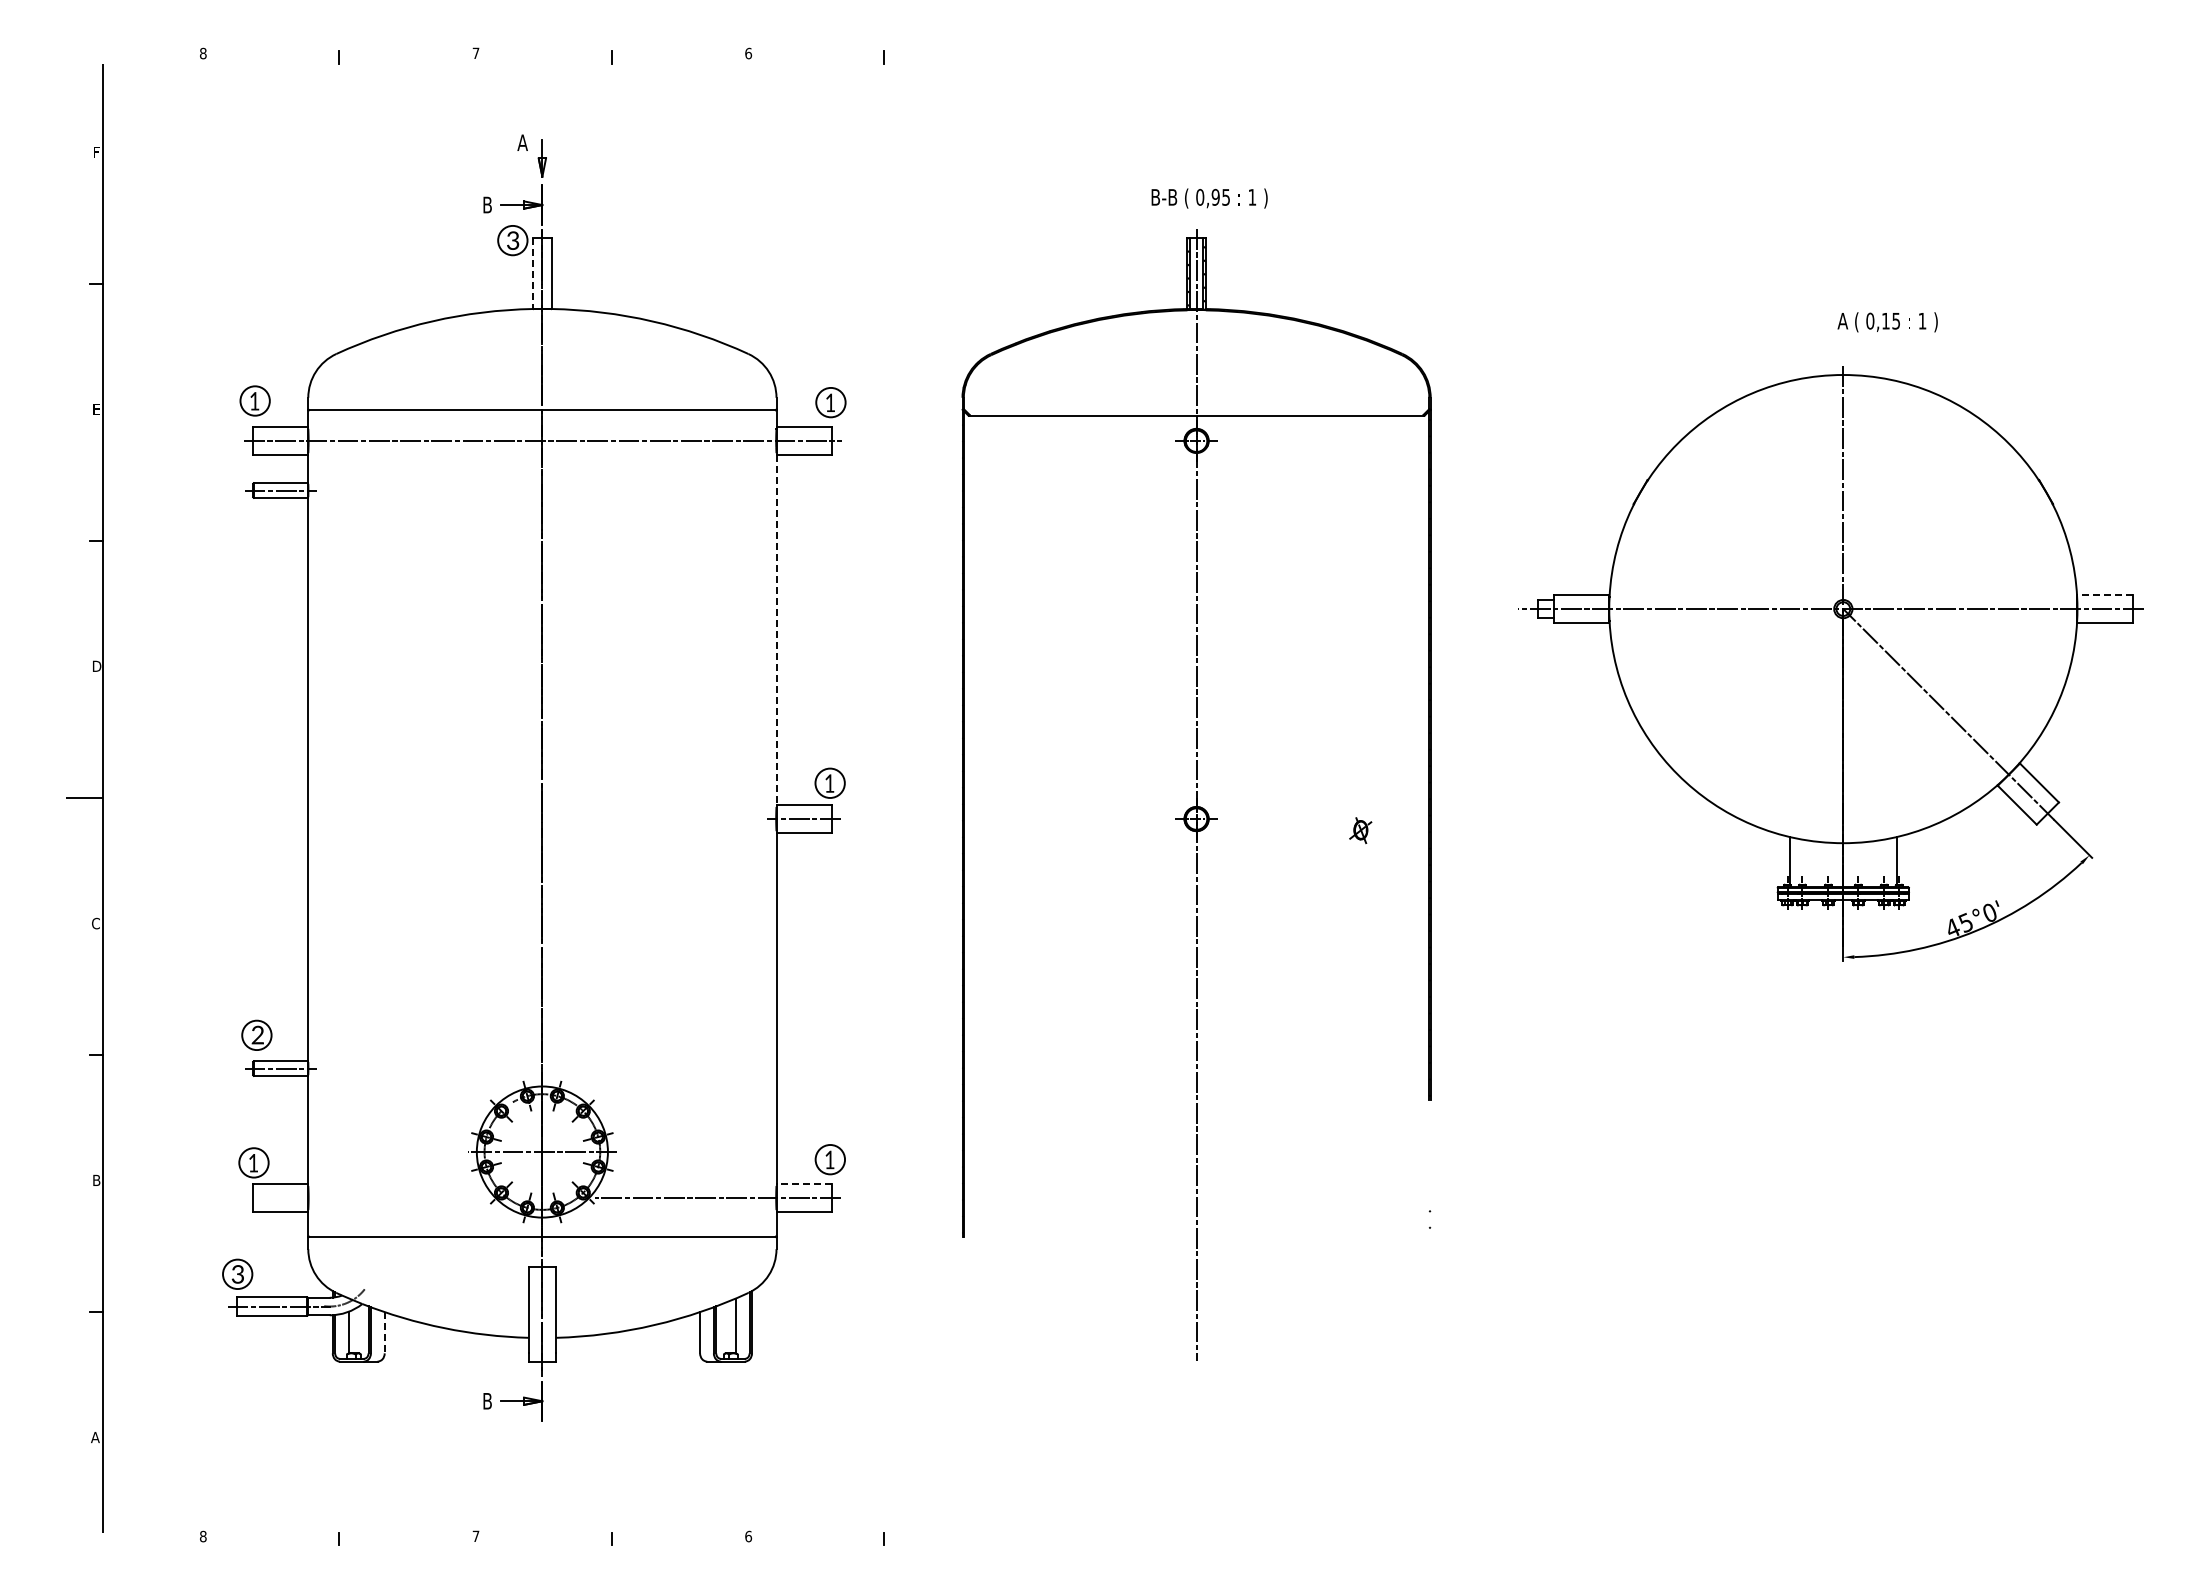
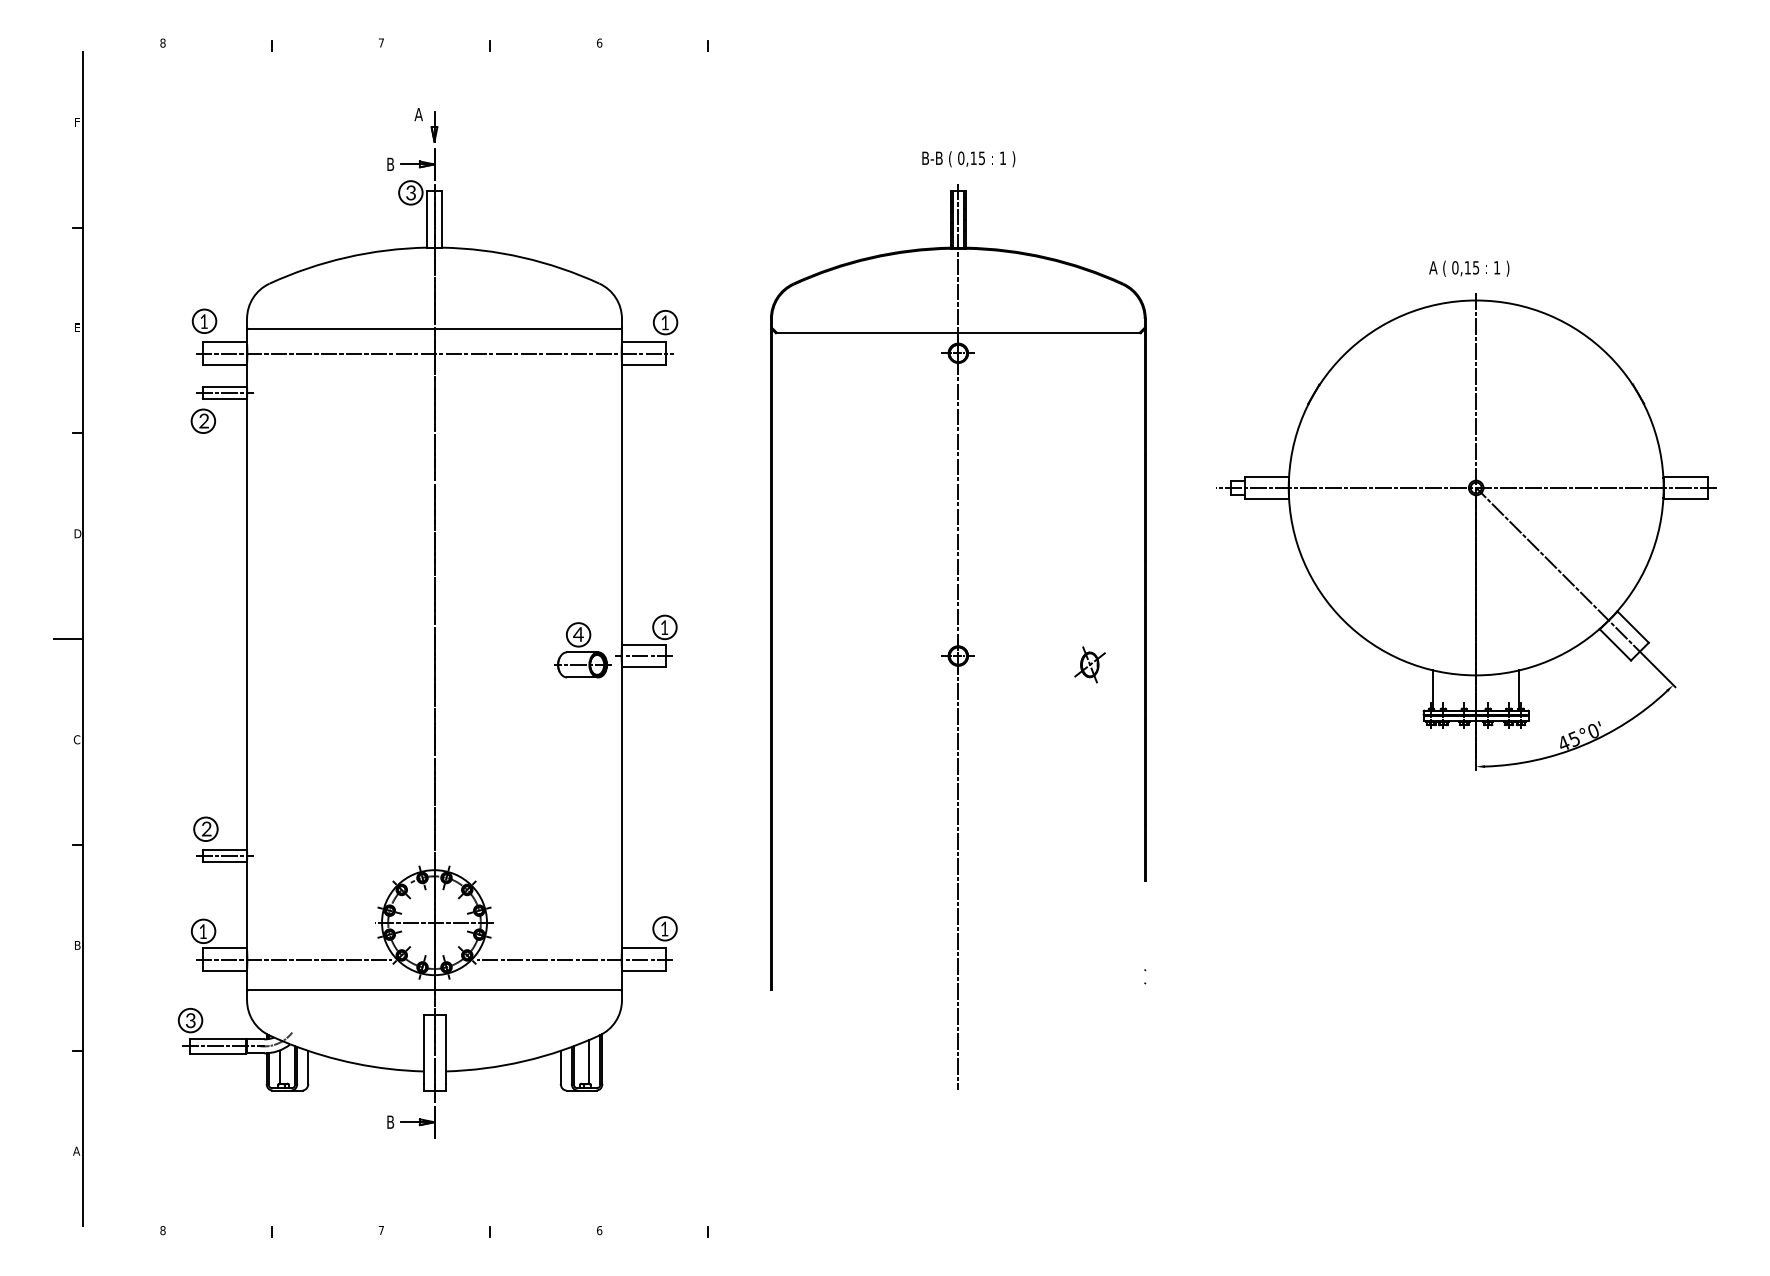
text: (1215, 196) -> (973, 157), 0,95 -> 0,15
line: (533, 274) -> (427, 220), dashed -> solid
text: (1887, 322) -> (1469, 268), moved
part: (253, 525) -> (203, 421), added
line: (2105, 595) -> (1686, 477), dashed -> solid
line: (776, 630) -> (621, 505), dashed -> solid
part: (727, 811) -> (582, 650), added
part: (1360, 830) -> (1089, 665), size x1.67
line: (804, 1184) -> (644, 948), dashed -> solid
line: (366, 1198) -> (293, 959), added
line: (384, 1332) -> (308, 1067), dashed -> solid

